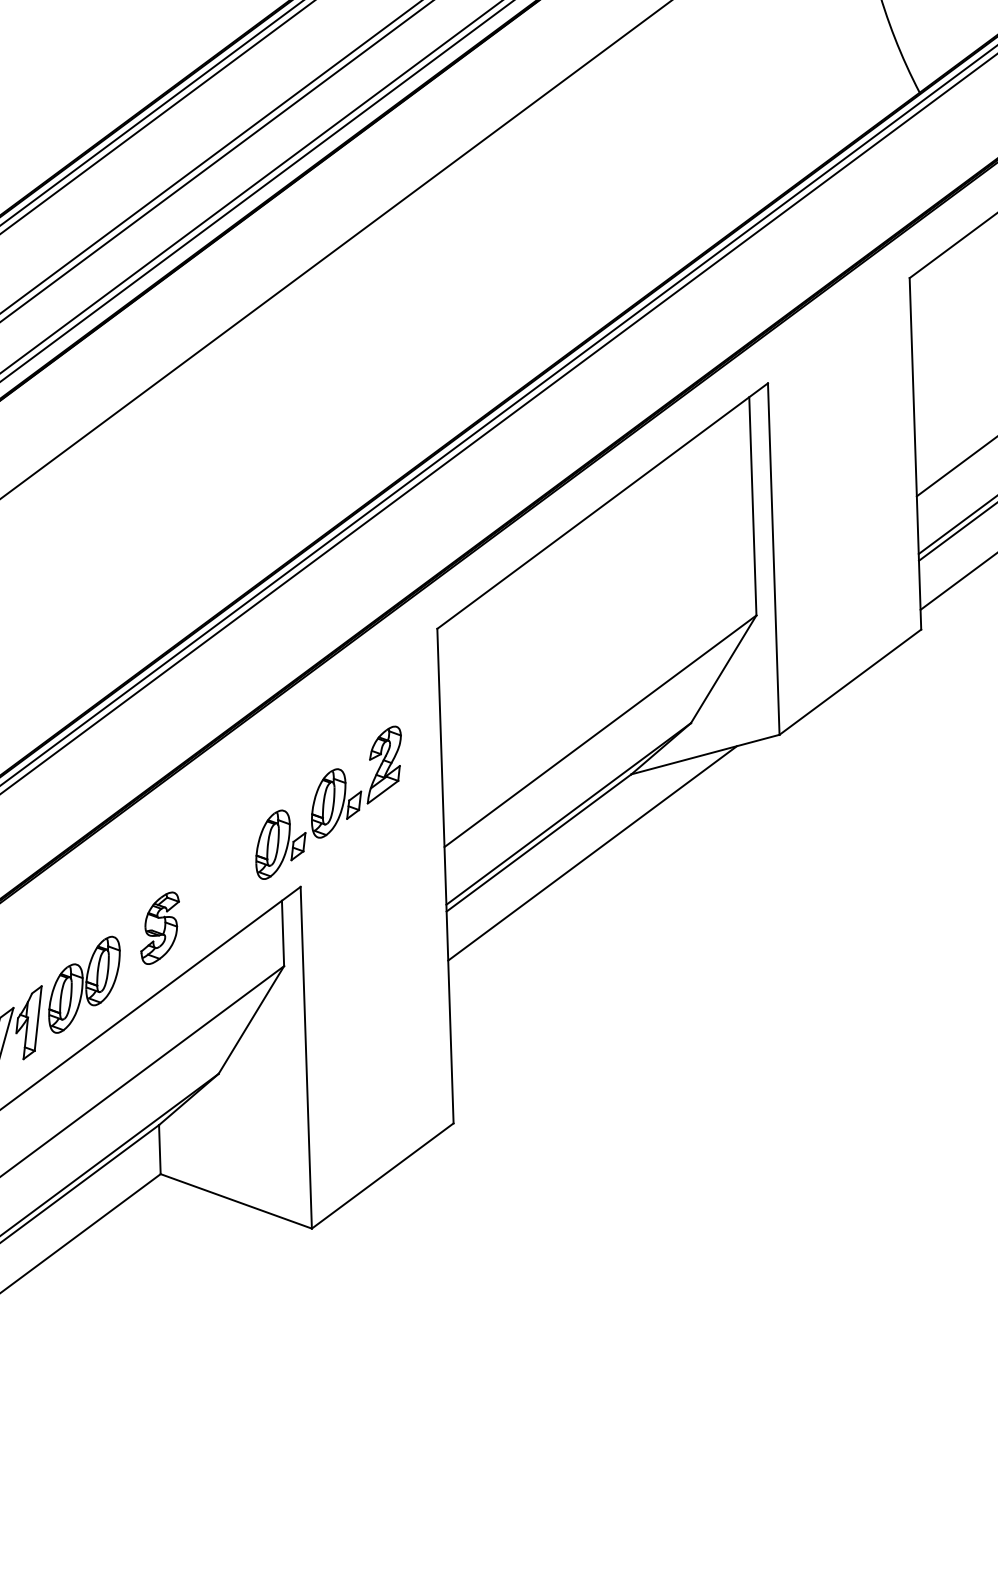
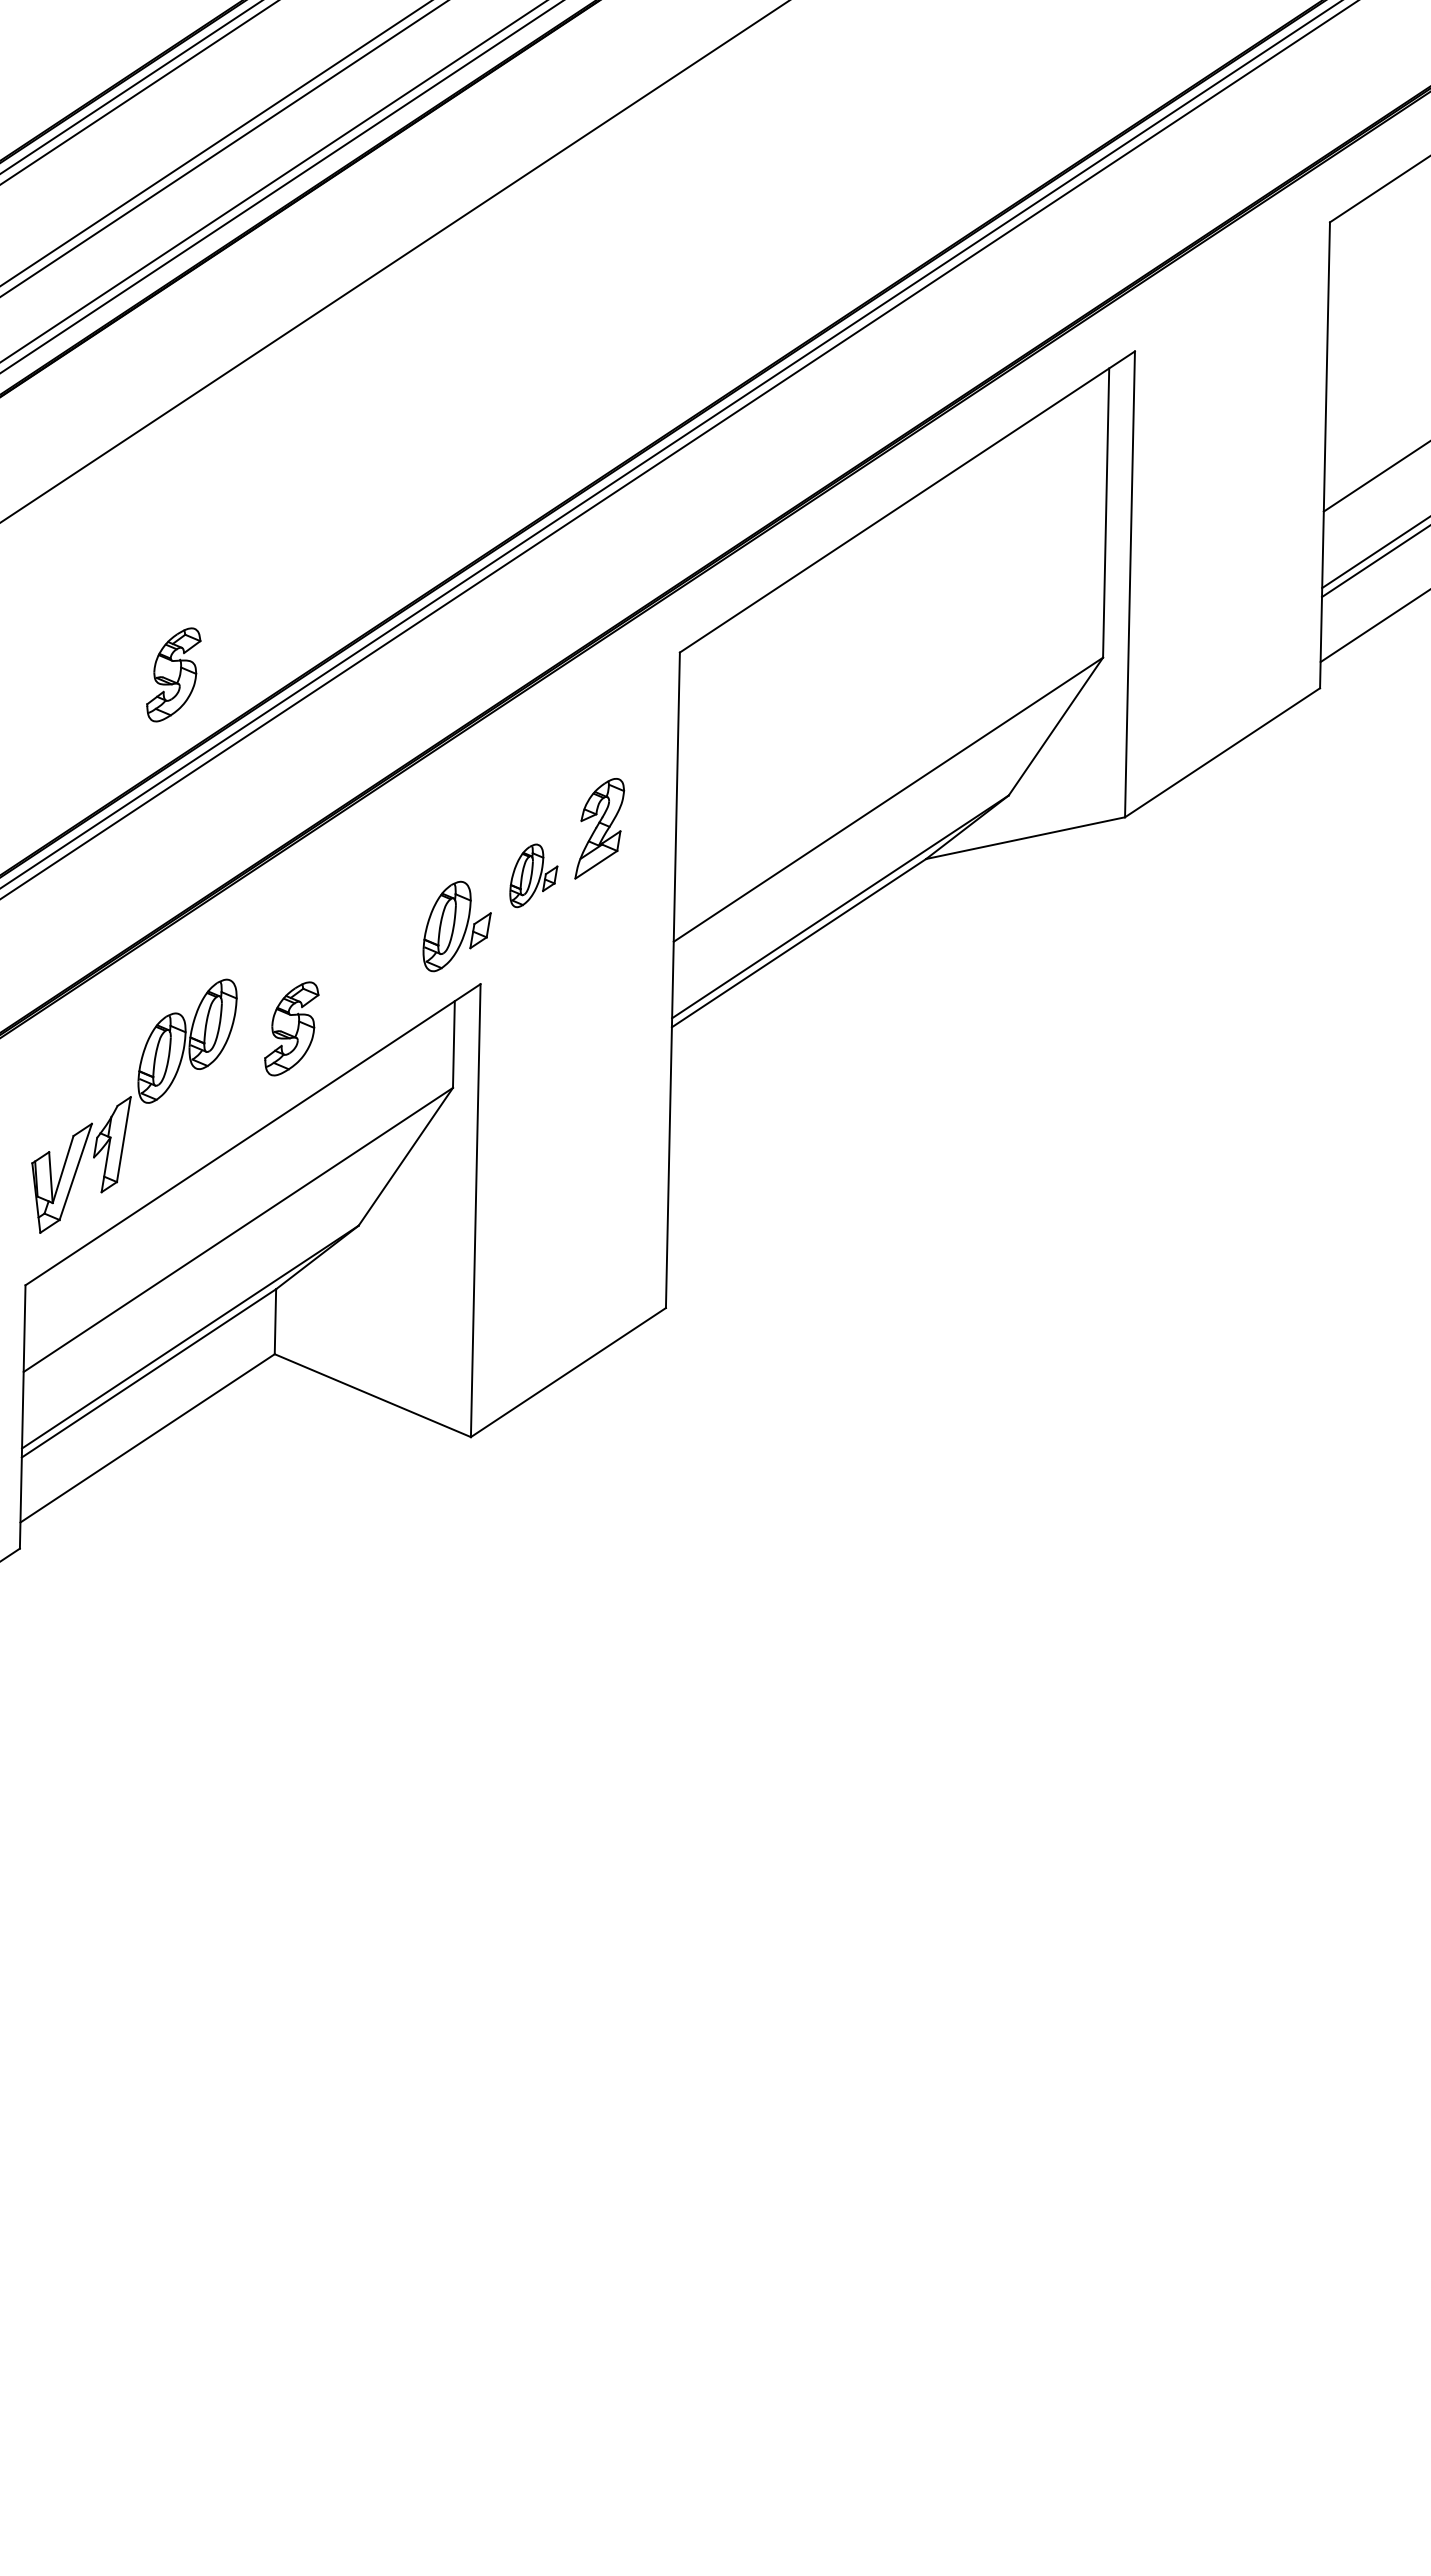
part: (56, 666) -> (173, 674), added
part: (336, 802) -> (533, 875), size x0.7
line: (592, 853) -> (868, 960), removed
part: (84, 984) -> (187, 1040), moved

